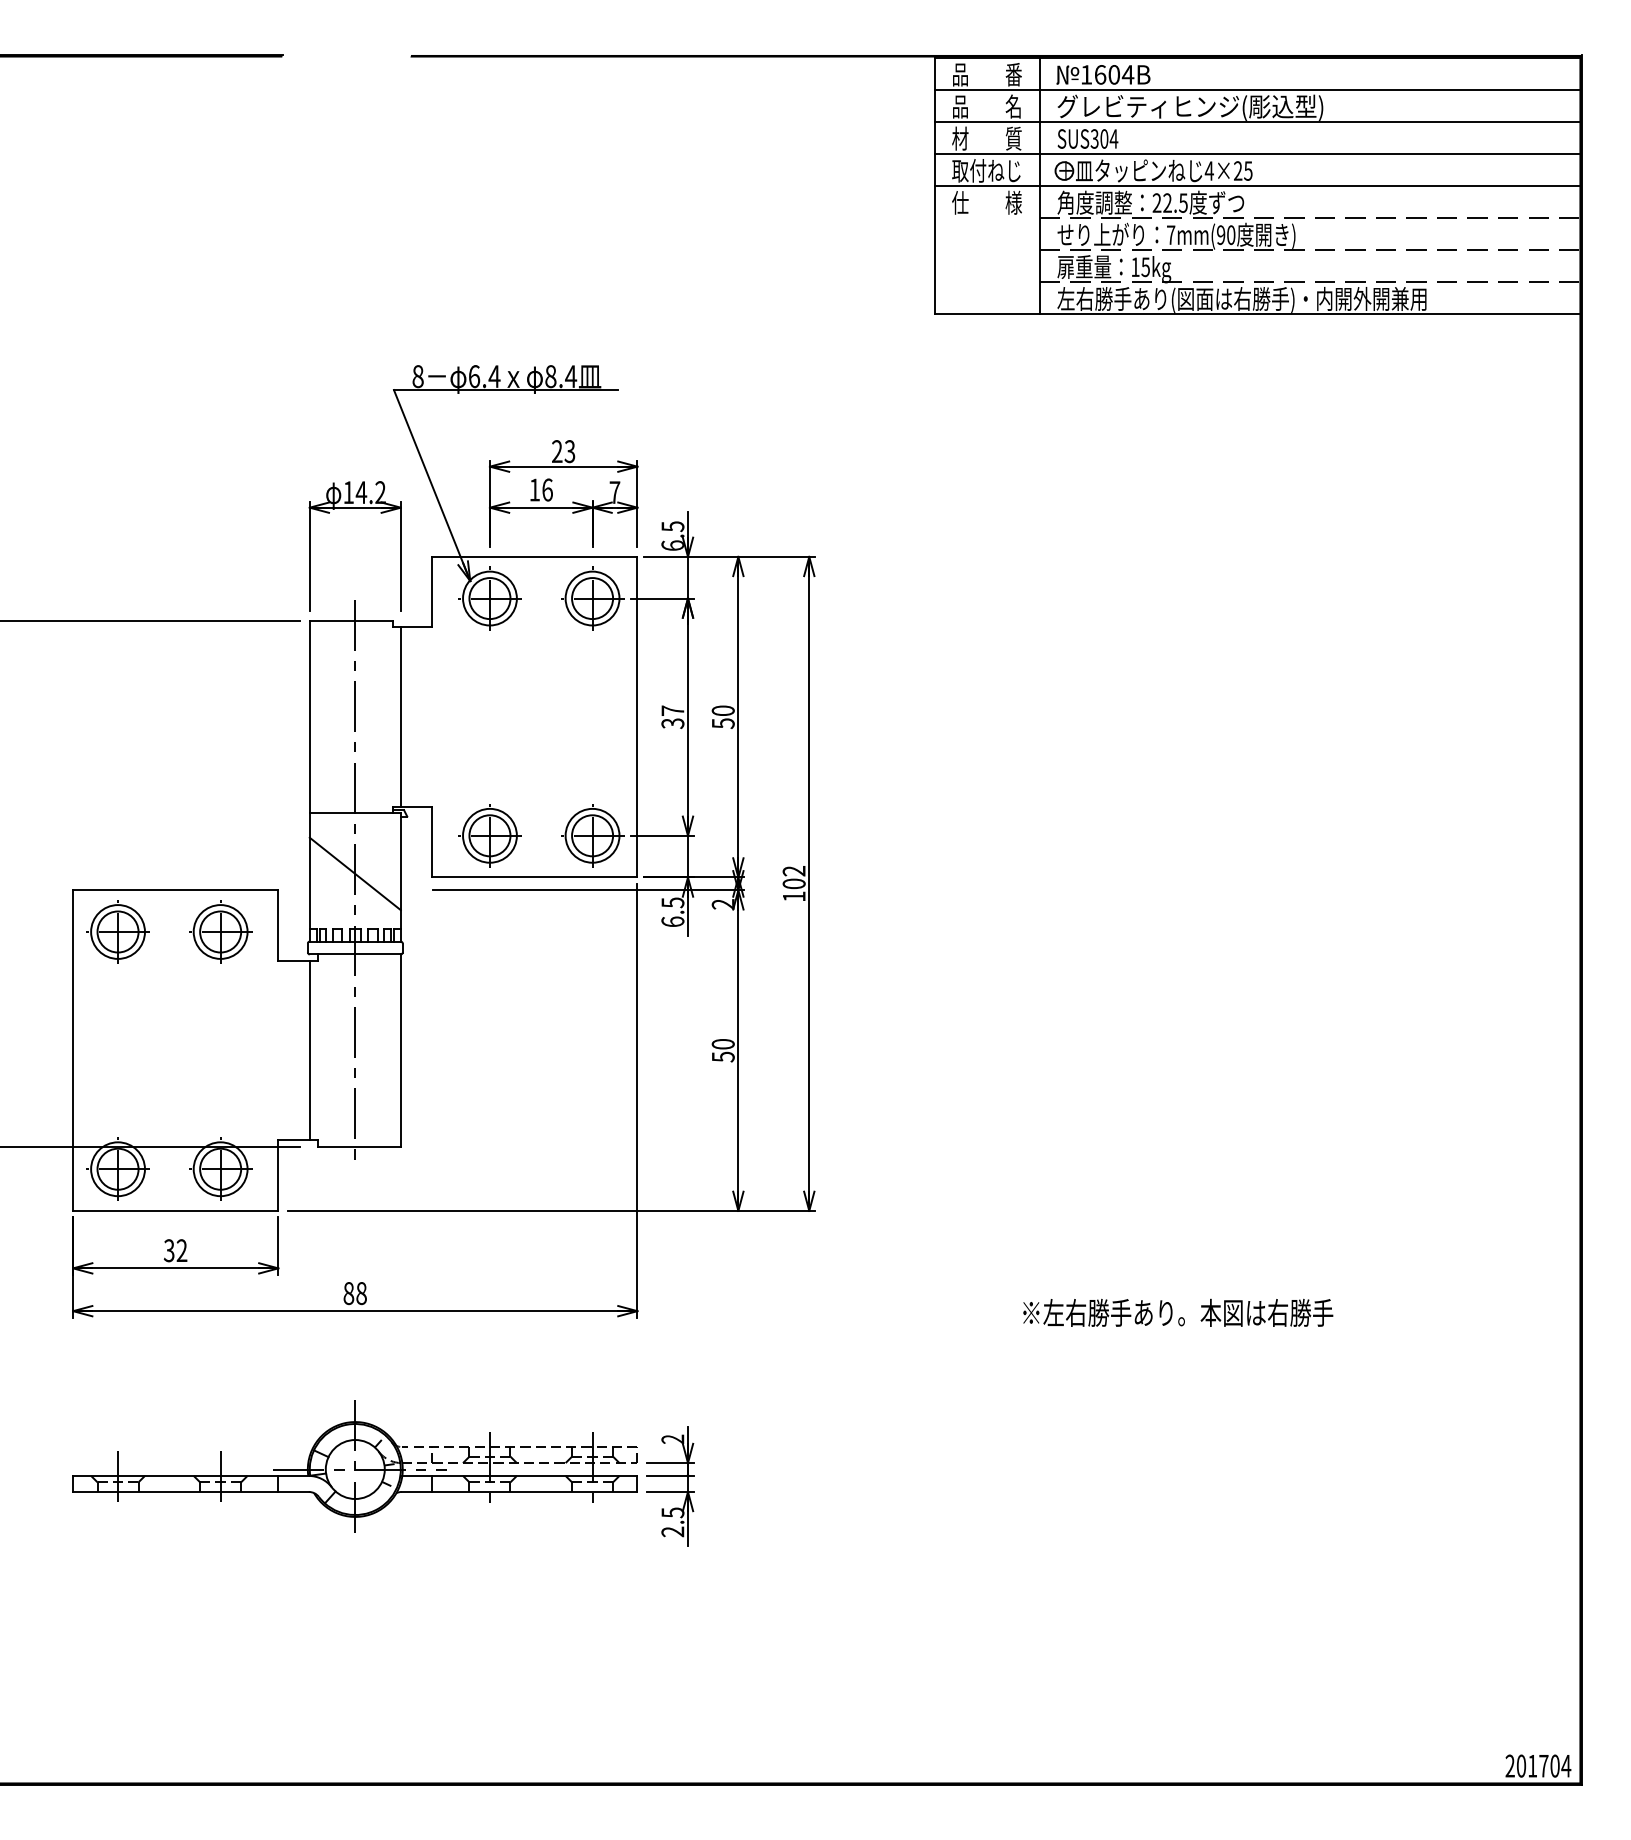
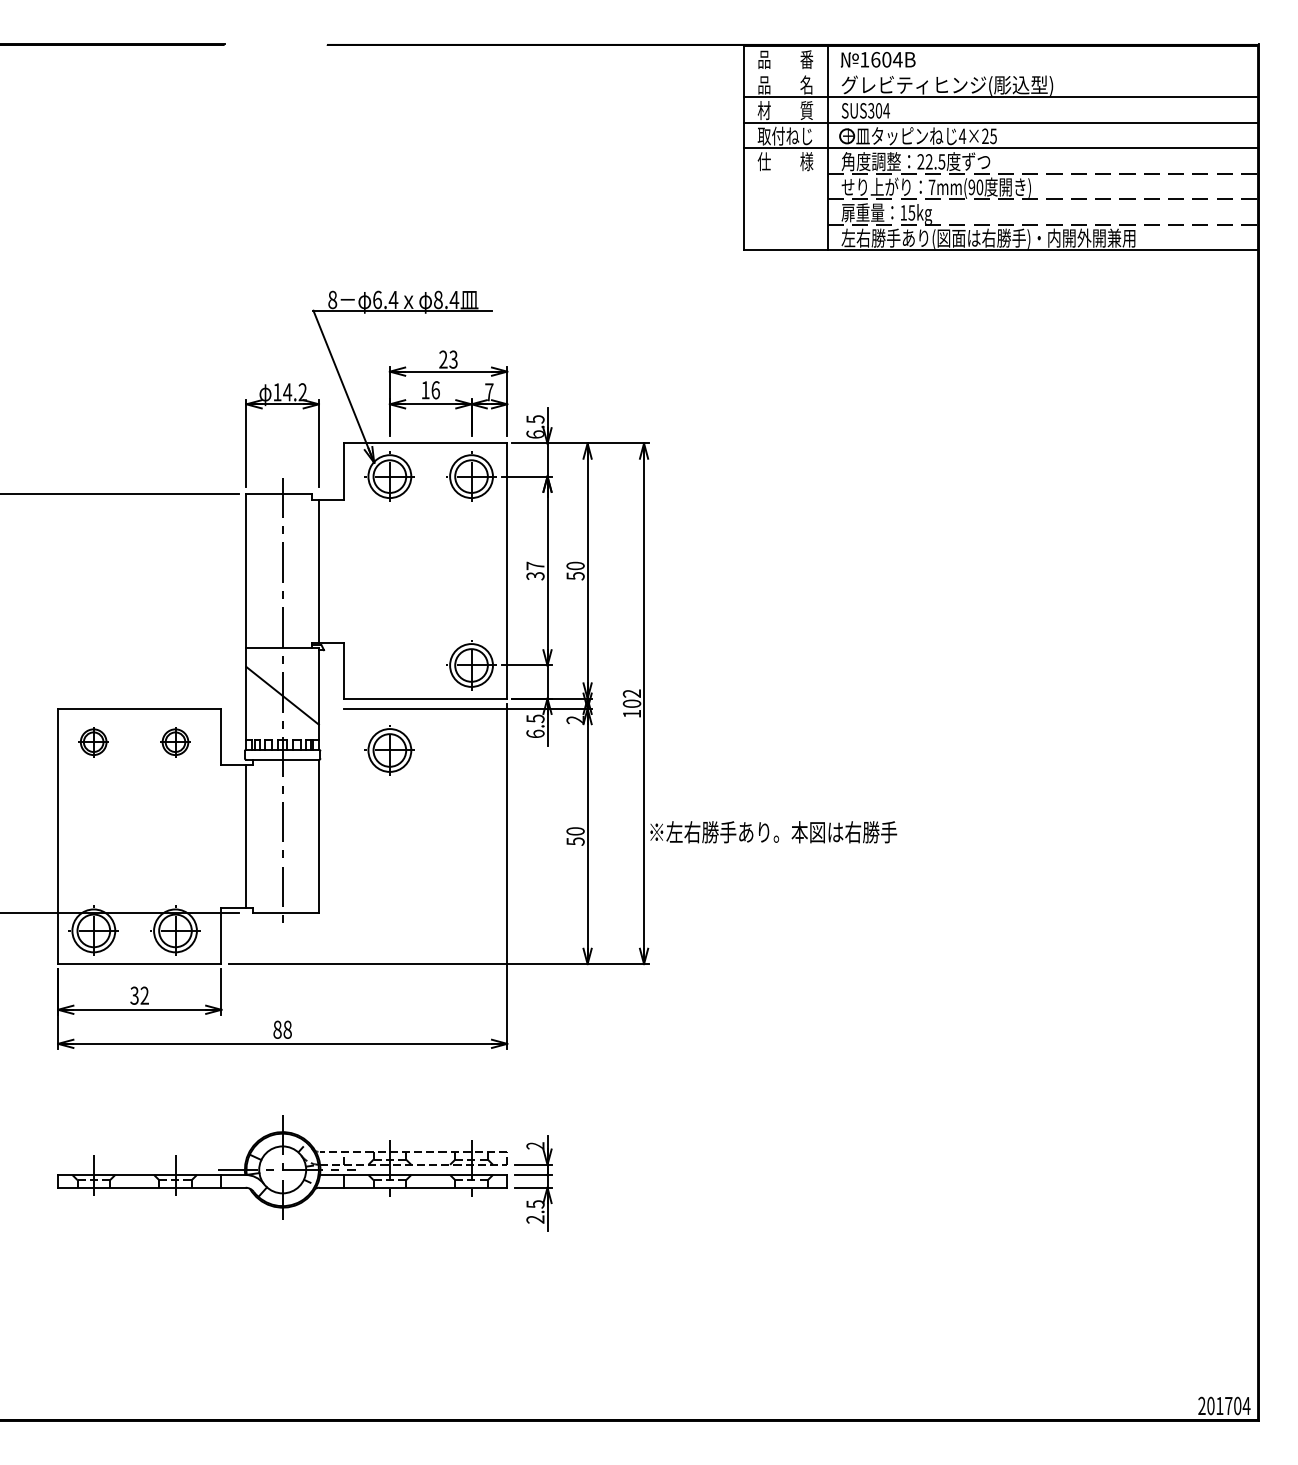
line: (1257, 89) -> (1000, 71), removed
part: (489, 835) -> (389, 750), moved
part: (117, 932) -> (93, 742), size x0.6
part: (220, 932) -> (175, 742), size x0.6
text: (1177, 1313) -> (773, 832), moved

